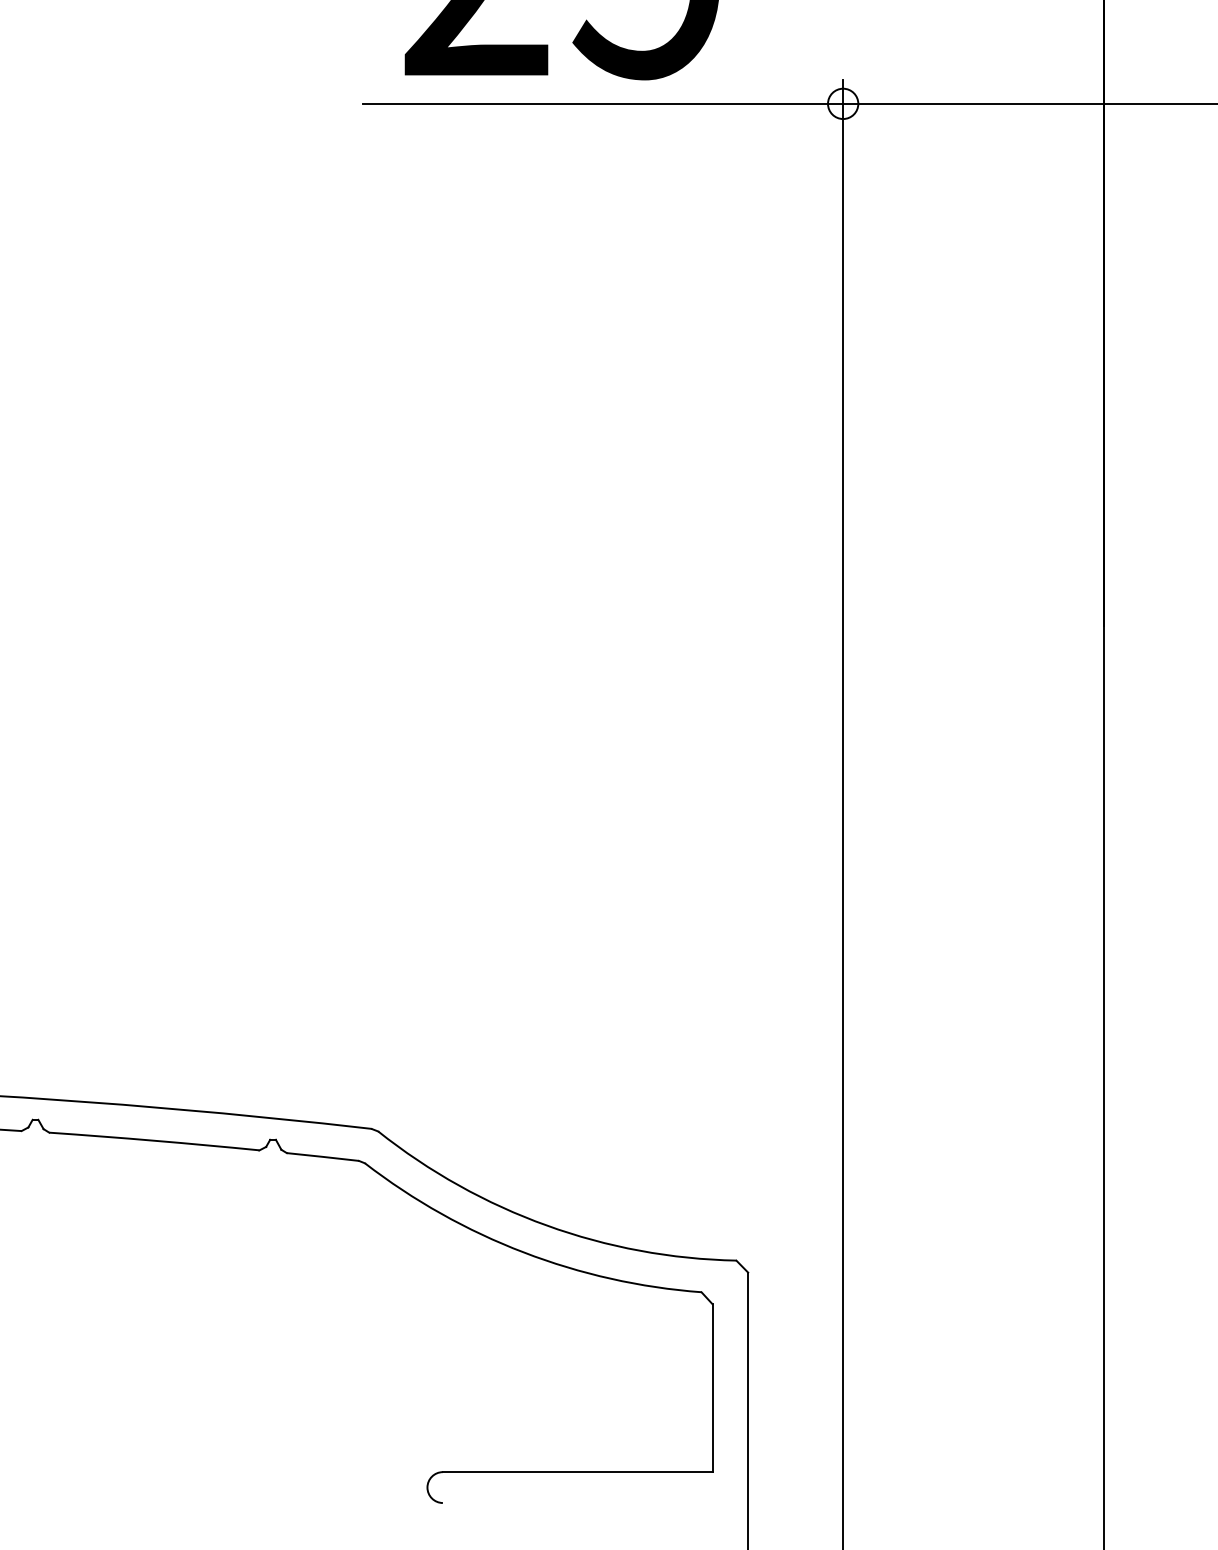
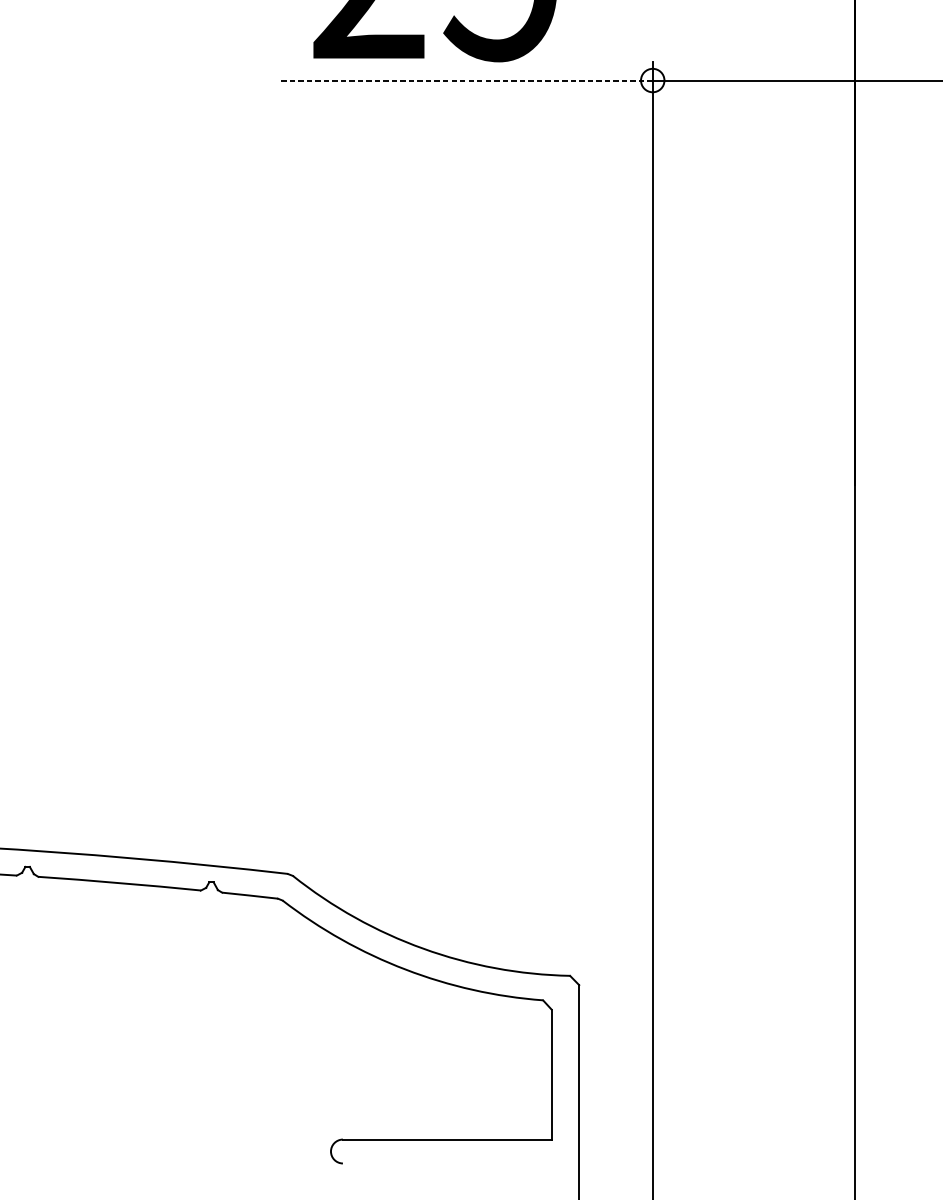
line: (602, 103) -> (466, 80), solid -> dashed

